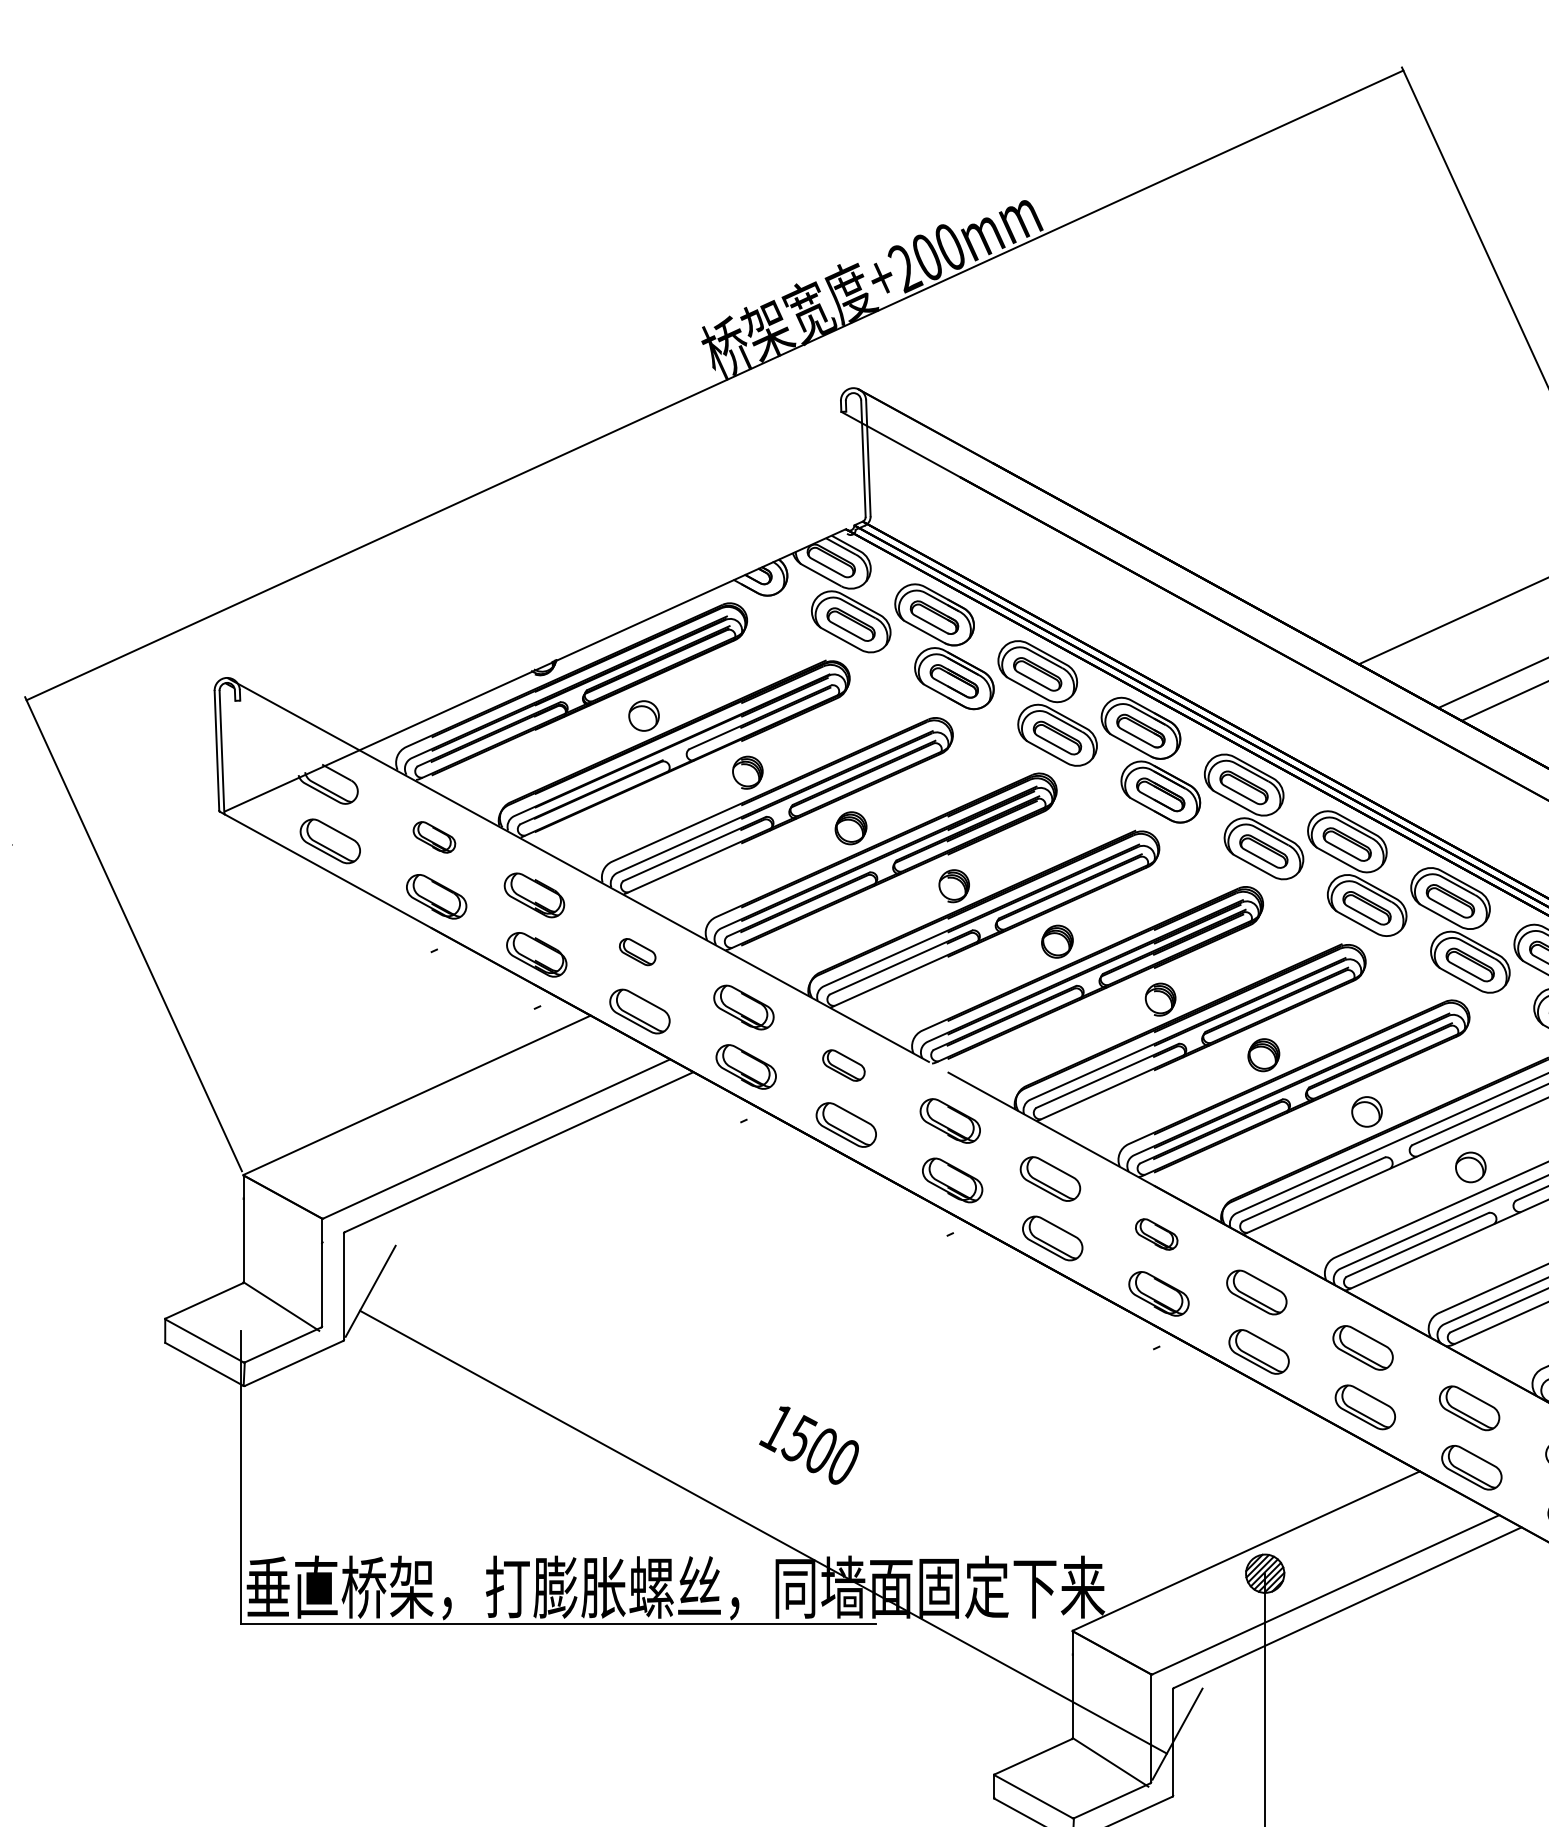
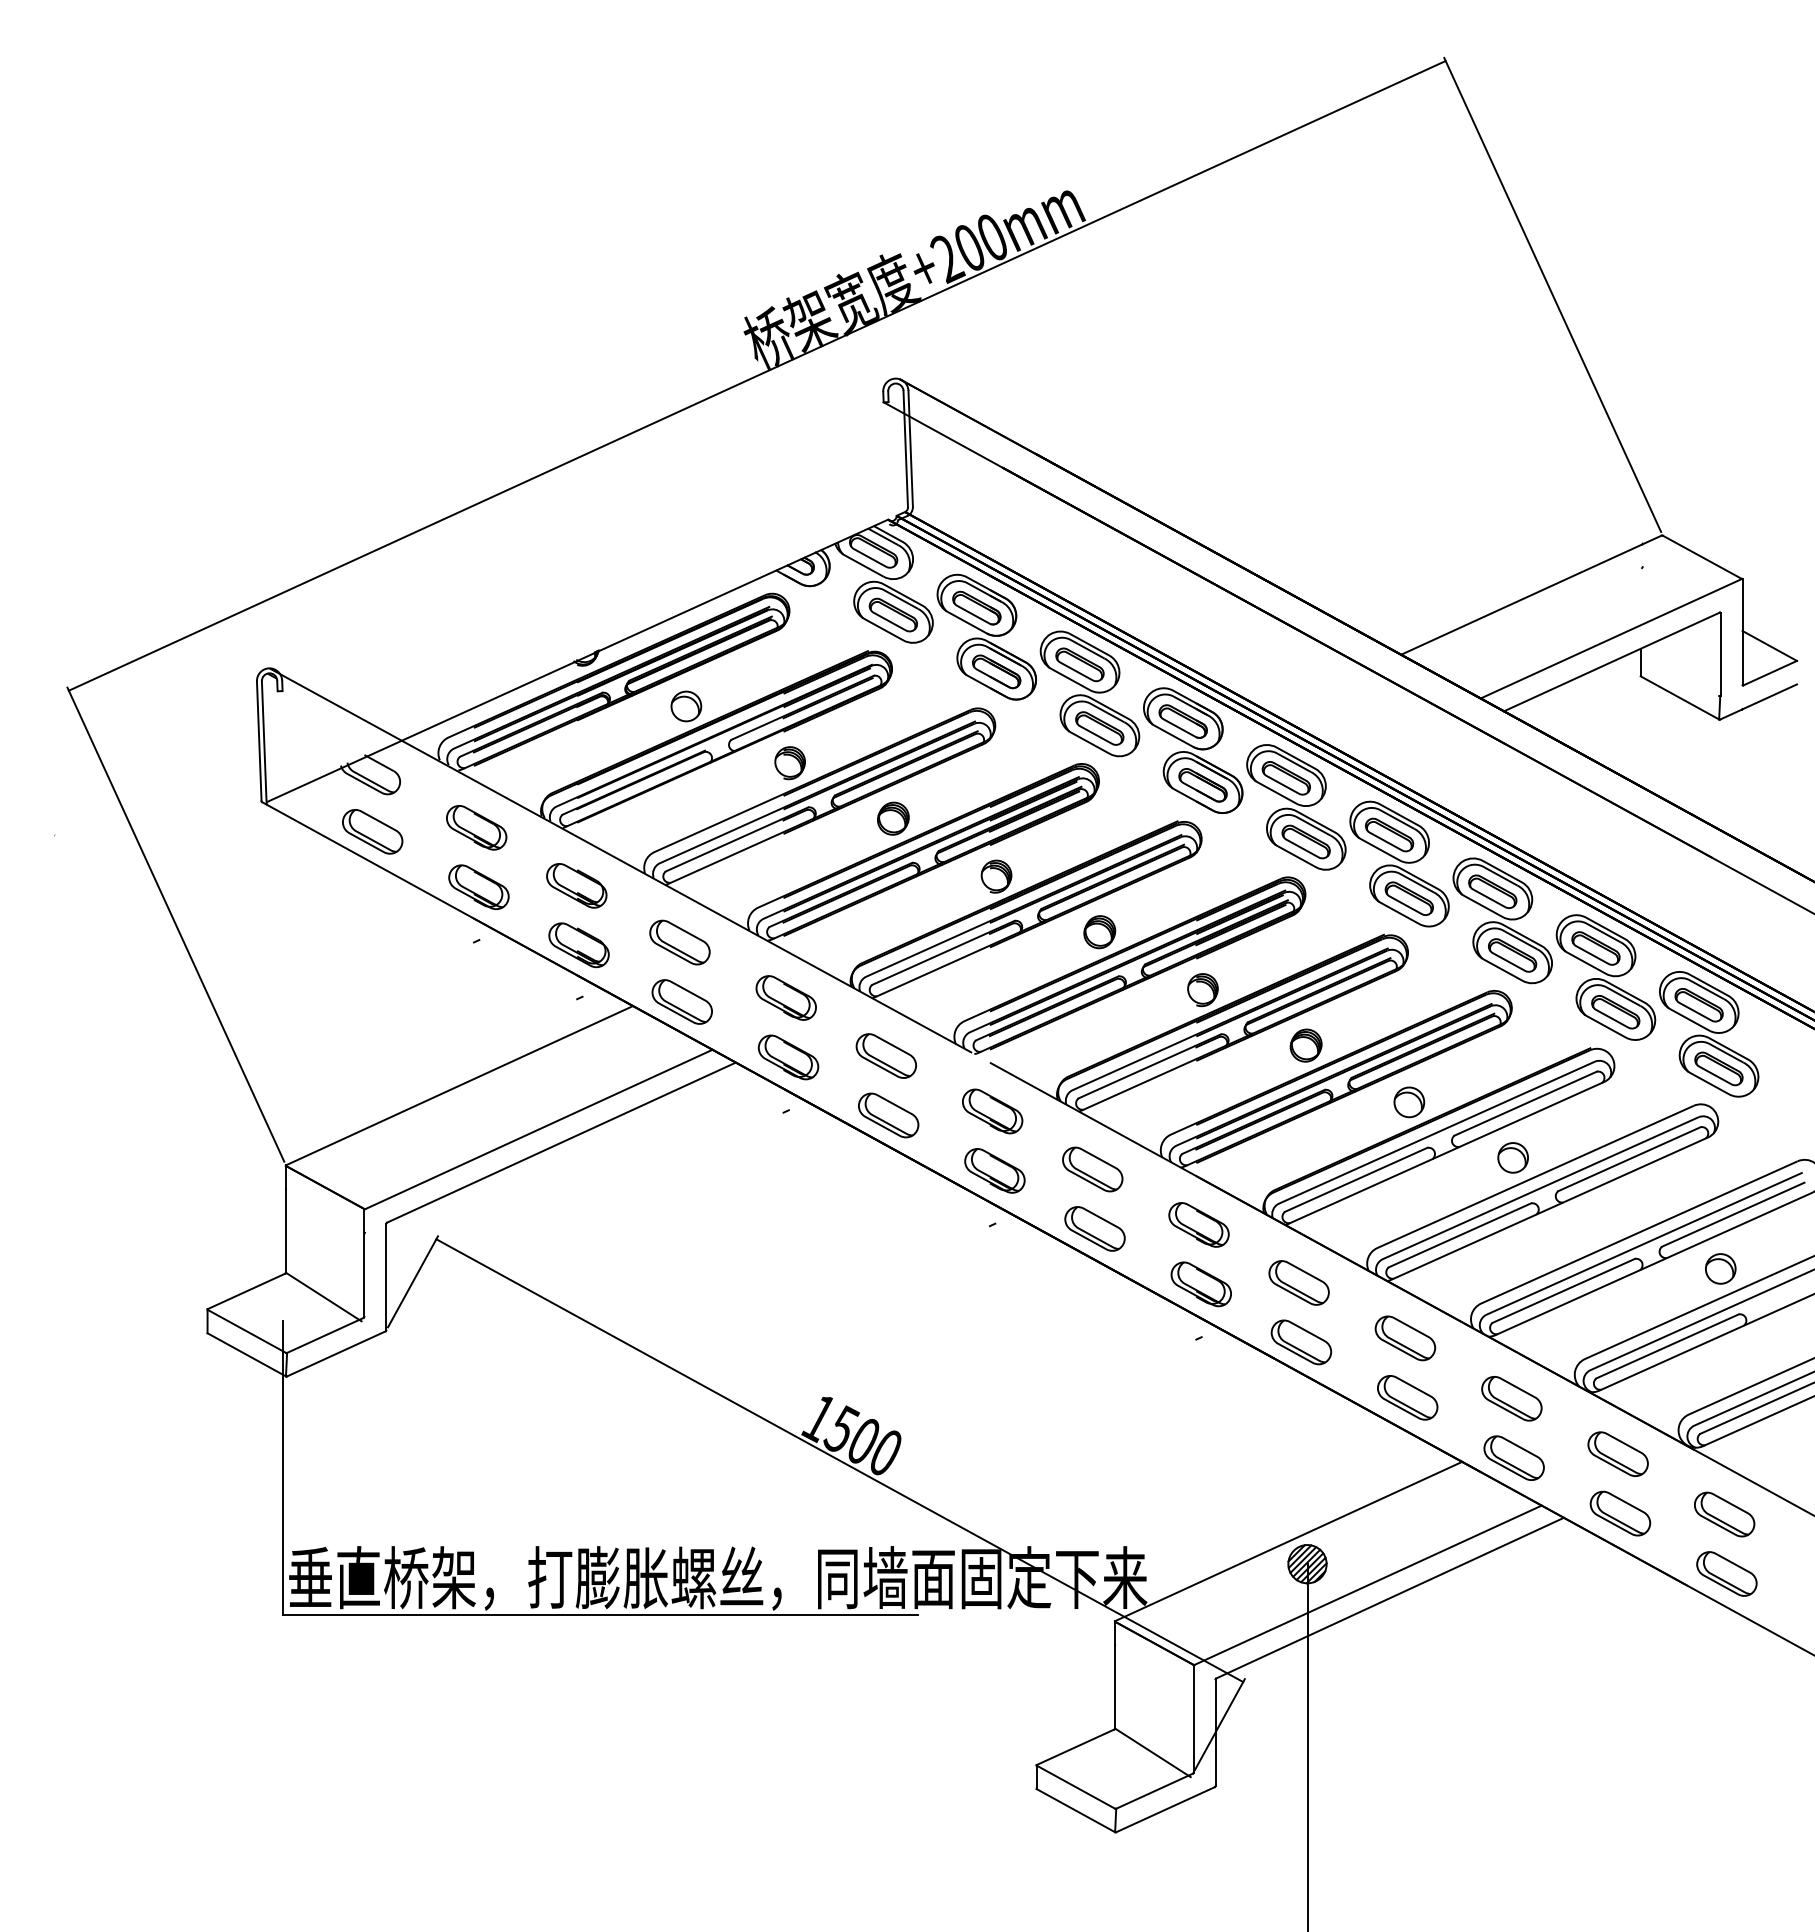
part: (434, 837) -> (476, 827), size x1.43
part: (637, 952) -> (679, 942), size x1.67
part: (843, 1065) -> (885, 1055), size x1.43
part: (1156, 1234) -> (1198, 1224), size x1.43
line: (763, 1532) -> (839, 1460), moved

